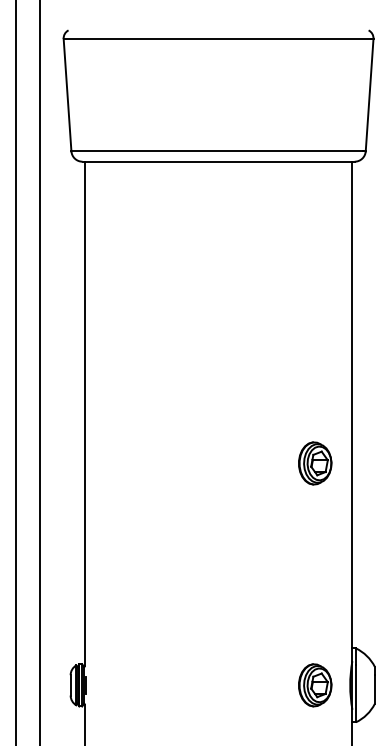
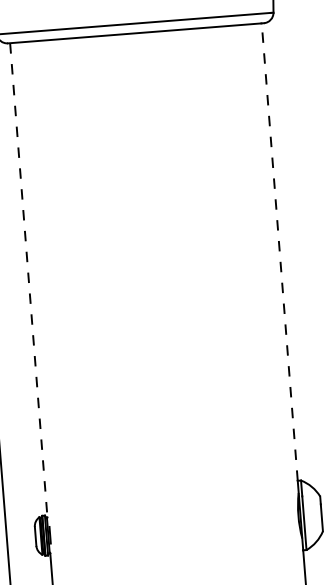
line: (352, 404) -> (279, 251), solid -> dashed
line: (84, 414) -> (28, 280), solid -> dashed
part: (315, 463) -> (249, 309), removed
part: (315, 685) -> (265, 518), removed

